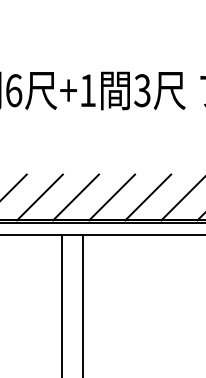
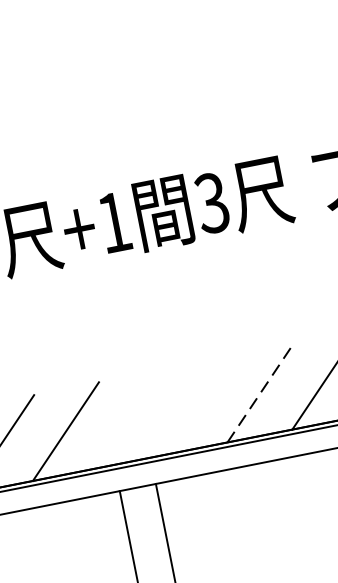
line: (75, 197) -> (129, 419), removed
line: (112, 197) -> (196, 405), removed
line: (148, 197) -> (261, 393), solid -> dashed

